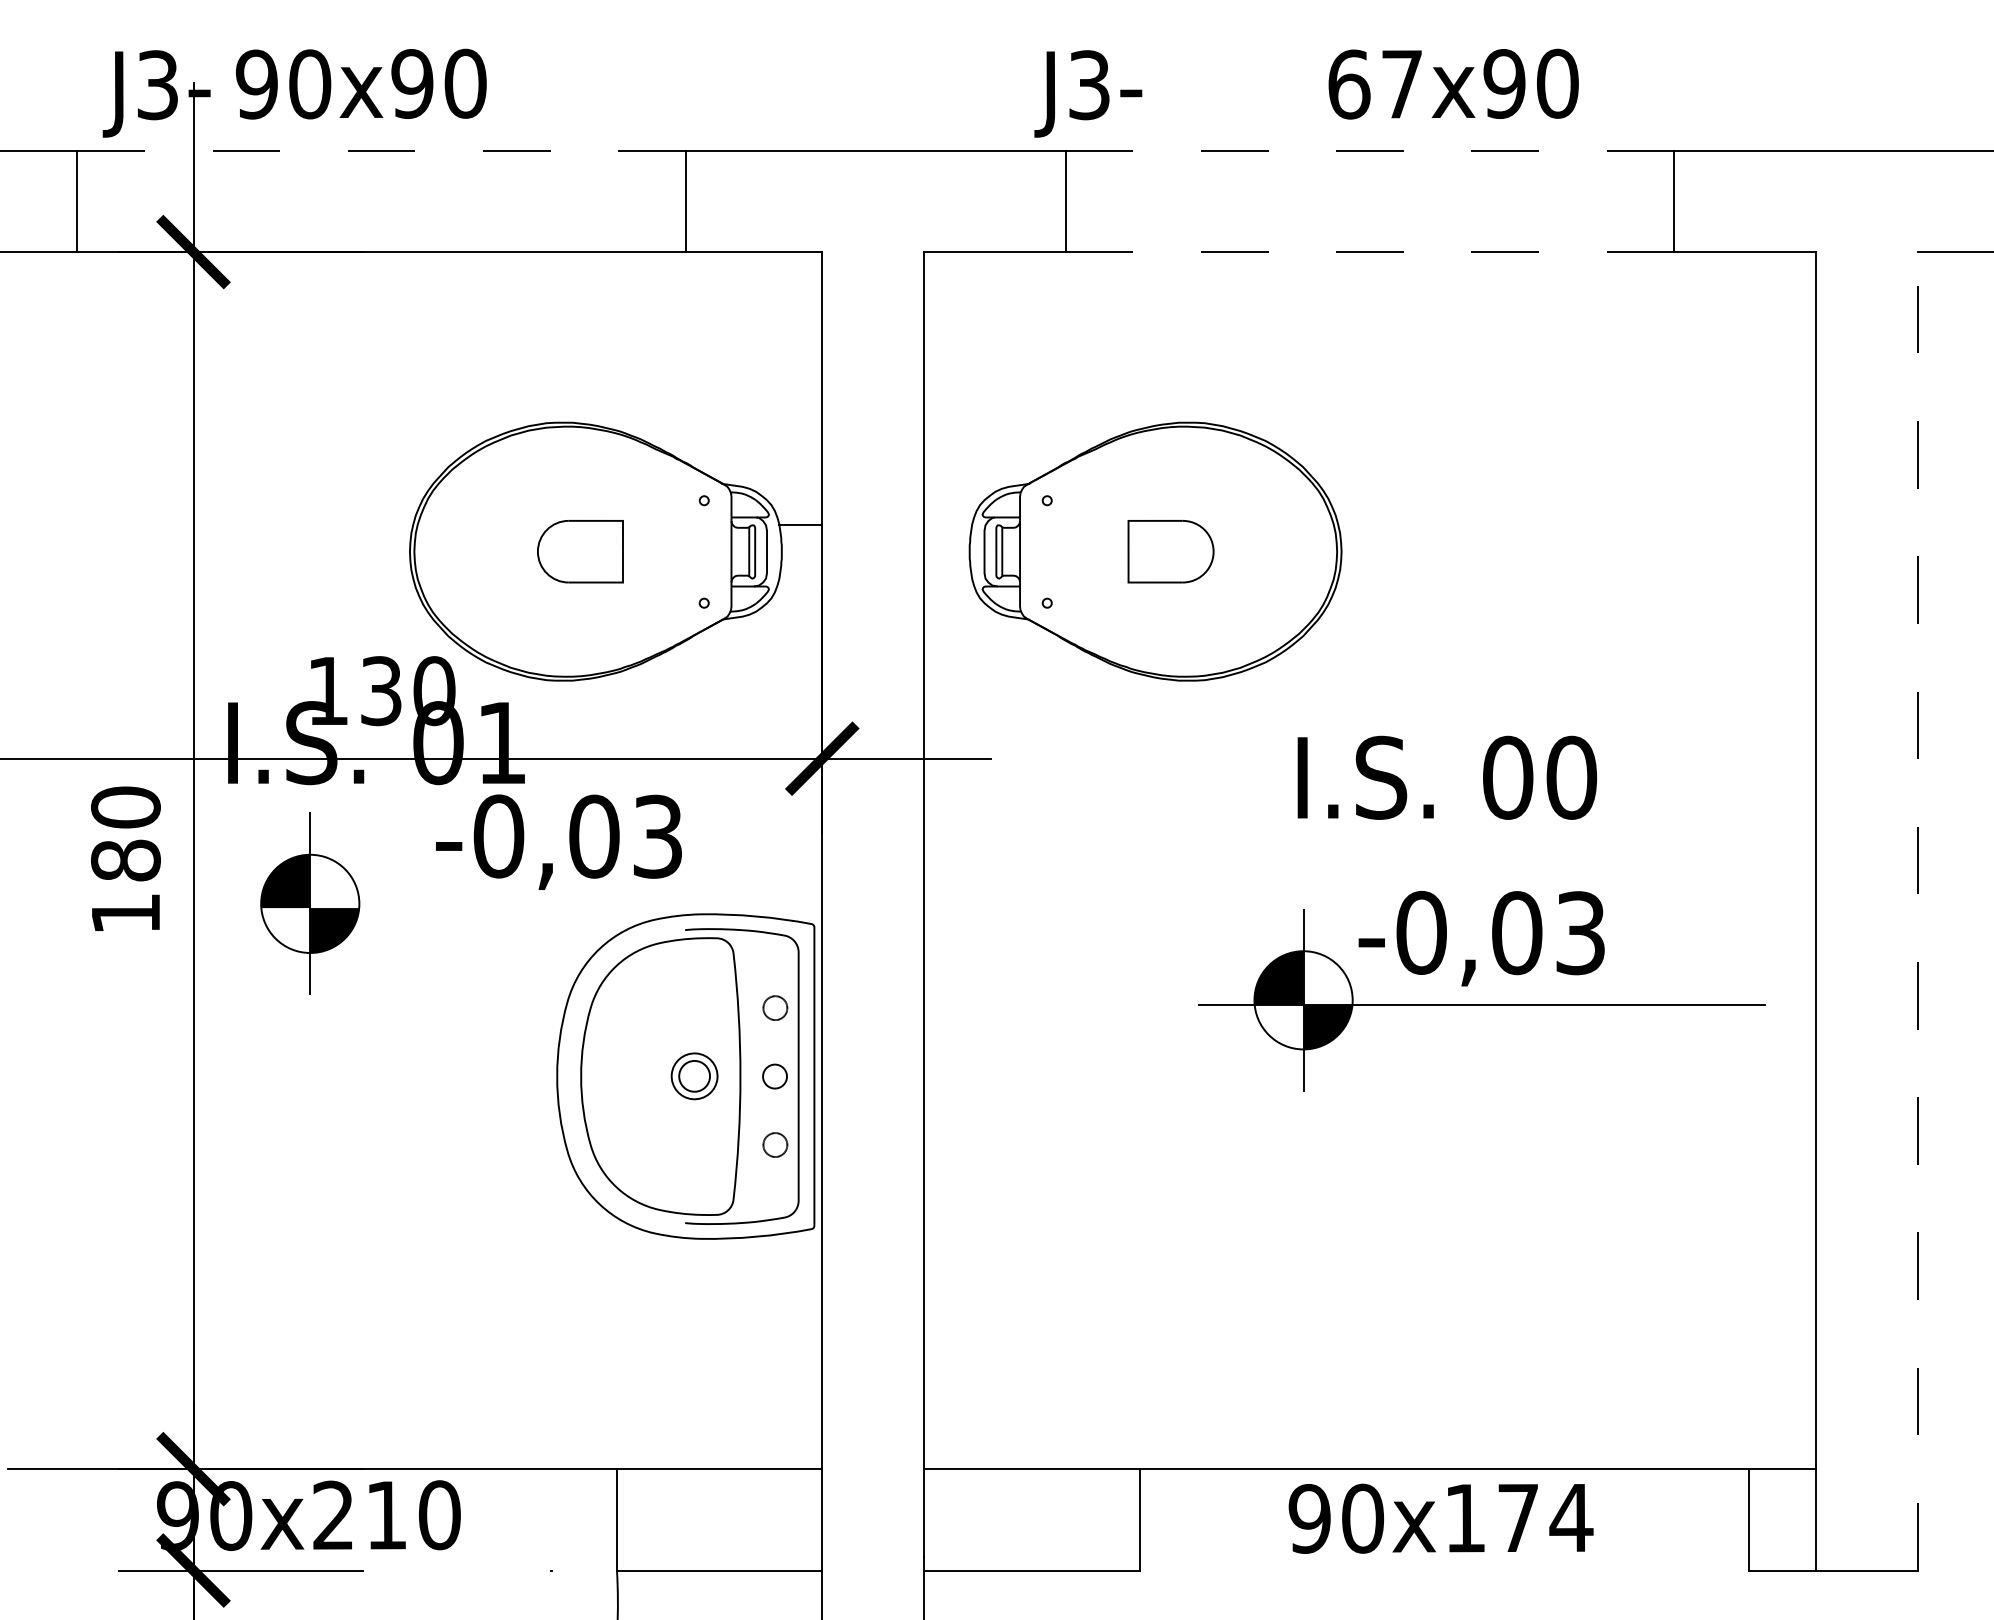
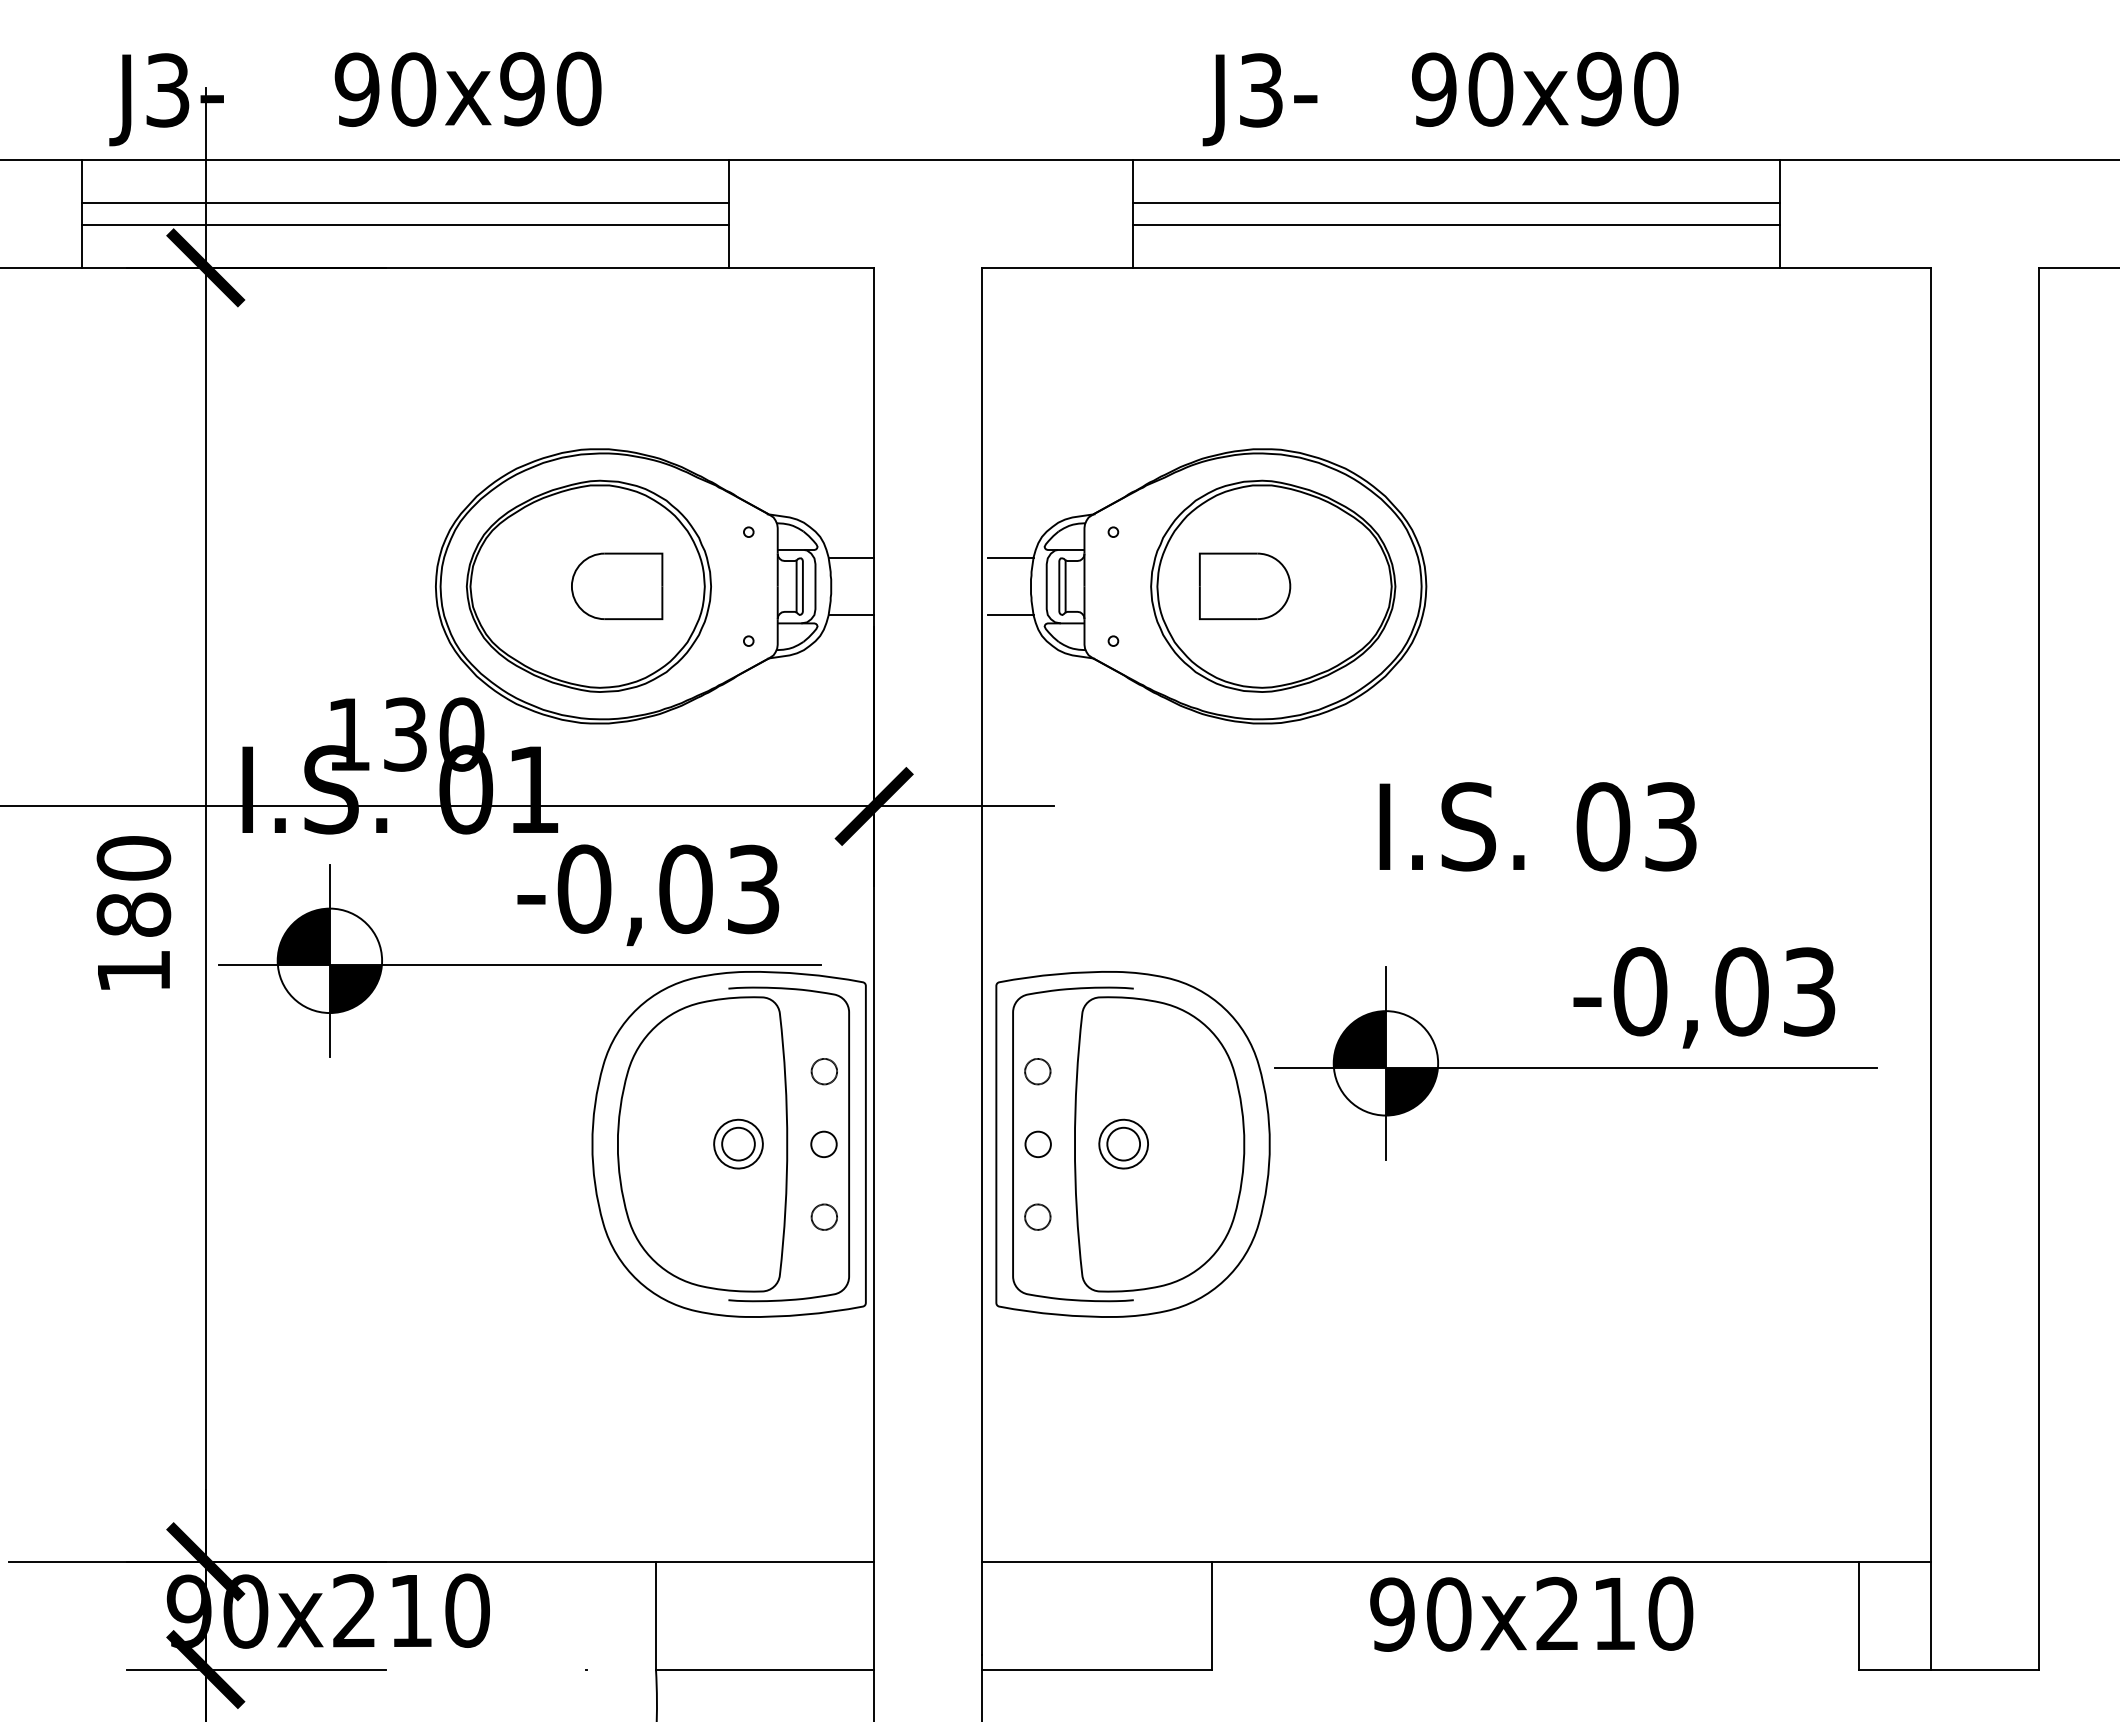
text: (360, 83) -> (467, 88), moved
text: (1375, 84) -> (1462, 89), 67x90 -> 90x90
text: (1087, 93) -> (1259, 99), moved
line: (381, 151) -> (405, 160), dashed -> solid
line: (1369, 151) -> (1456, 160), dashed -> solid
line: (381, 191) -> (405, 203), added
line: (1369, 191) -> (1456, 203), added
line: (381, 211) -> (405, 224), added
line: (1369, 211) -> (1456, 224), added
line: (1370, 251) -> (1457, 267), dashed -> solid
line: (950, 524) -> (1010, 557), added
part: (553, 550) -> (588, 585), added
part: (1197, 550) -> (1273, 585), added
line: (800, 579) -> (851, 615), added
line: (950, 579) -> (1010, 615), added
text: (1571, 777) -> (1670, 826), 00 -> 03
text: (559, 841) -> (648, 894), moved
line: (488, 908) -> (519, 965), added
line: (1917, 911) -> (2038, 968), dashed -> solid
text: (1481, 938) -> (1704, 997), moved
part: (1065, 1076) -> (1132, 1144), added
text: (1519, 1517) -> (1615, 1613), 90x174 -> 90x210

